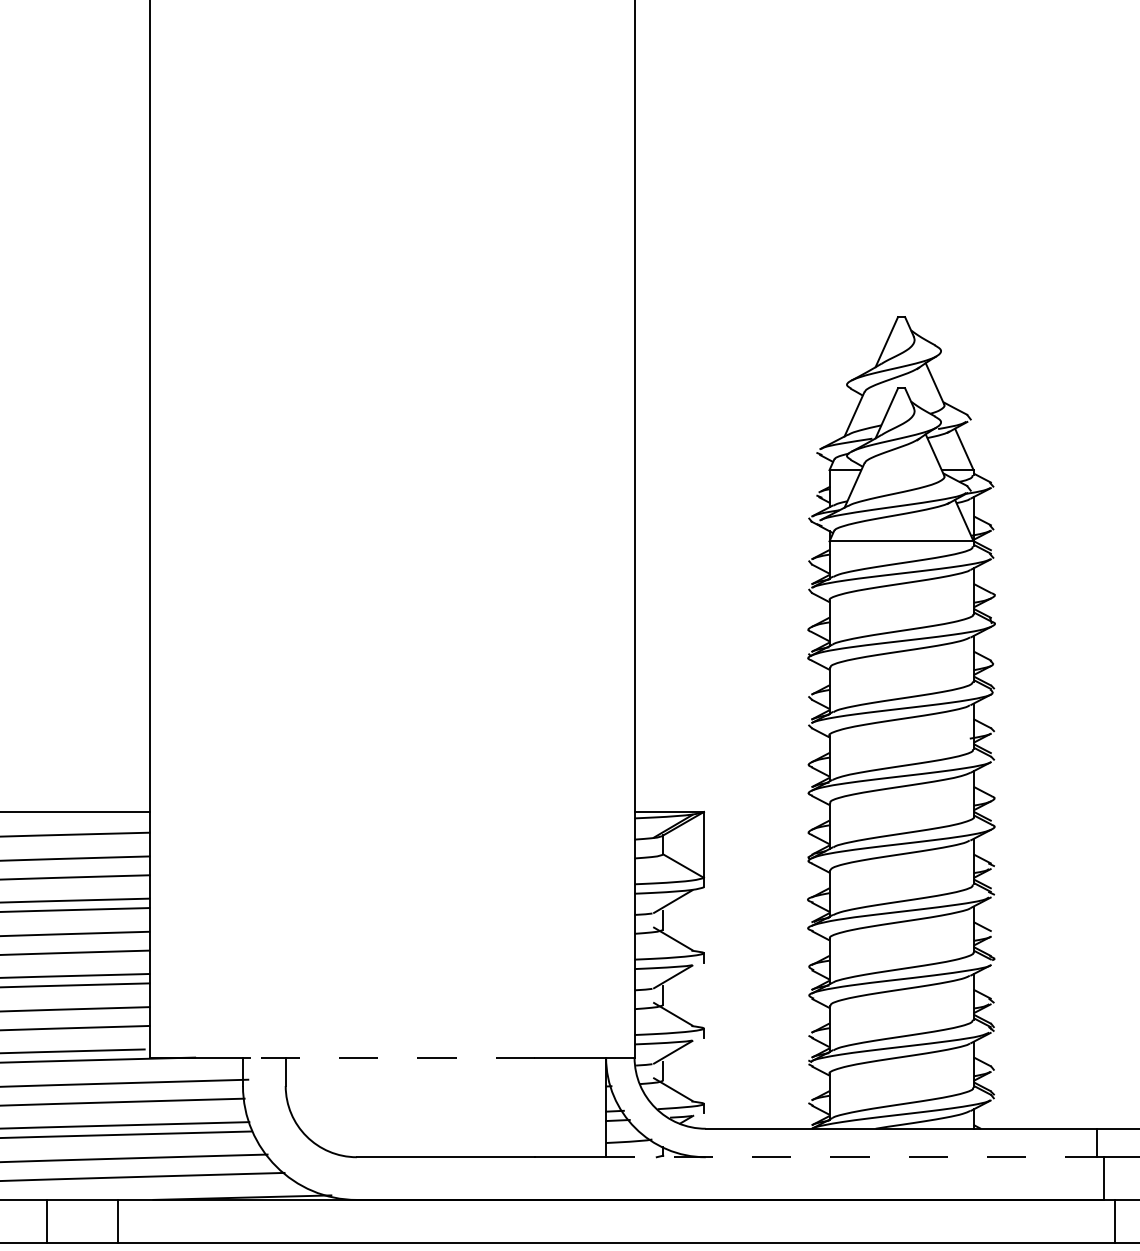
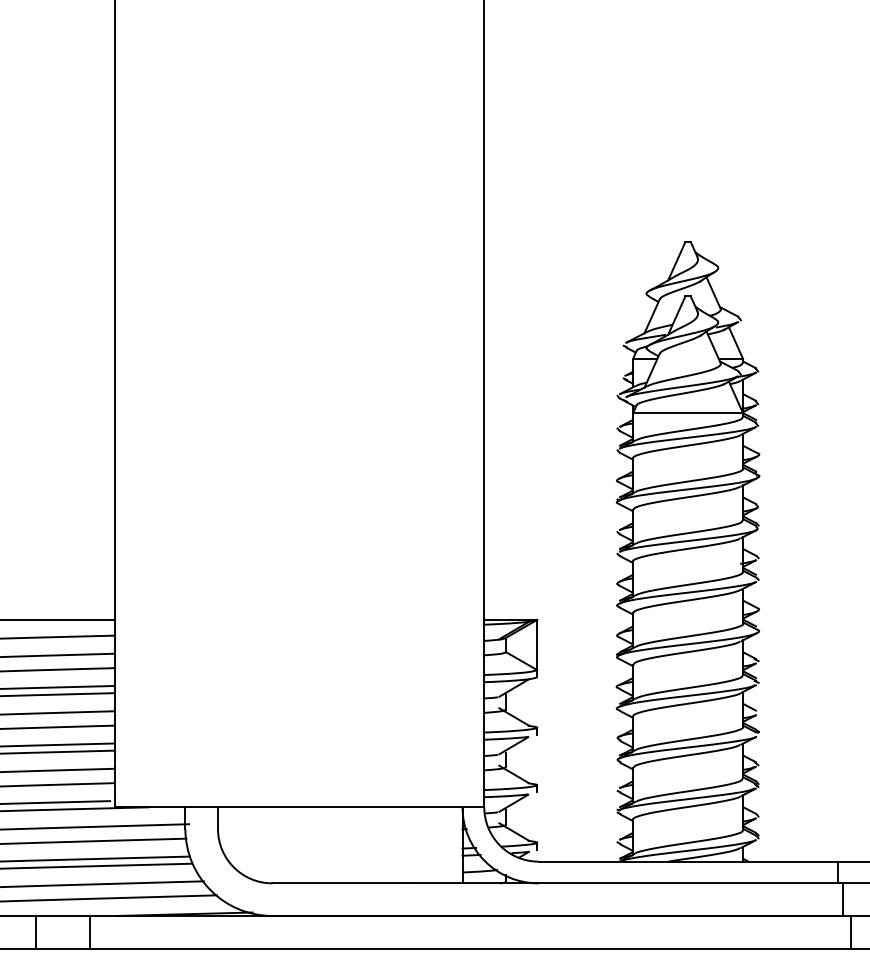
line: (392, 1057) -> (299, 807), dashed -> solid
line: (854, 1157) -> (652, 883), dashed -> solid

